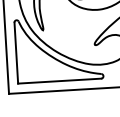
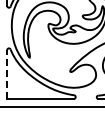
line: (16, 53) -> (7, 74), solid -> dashed

